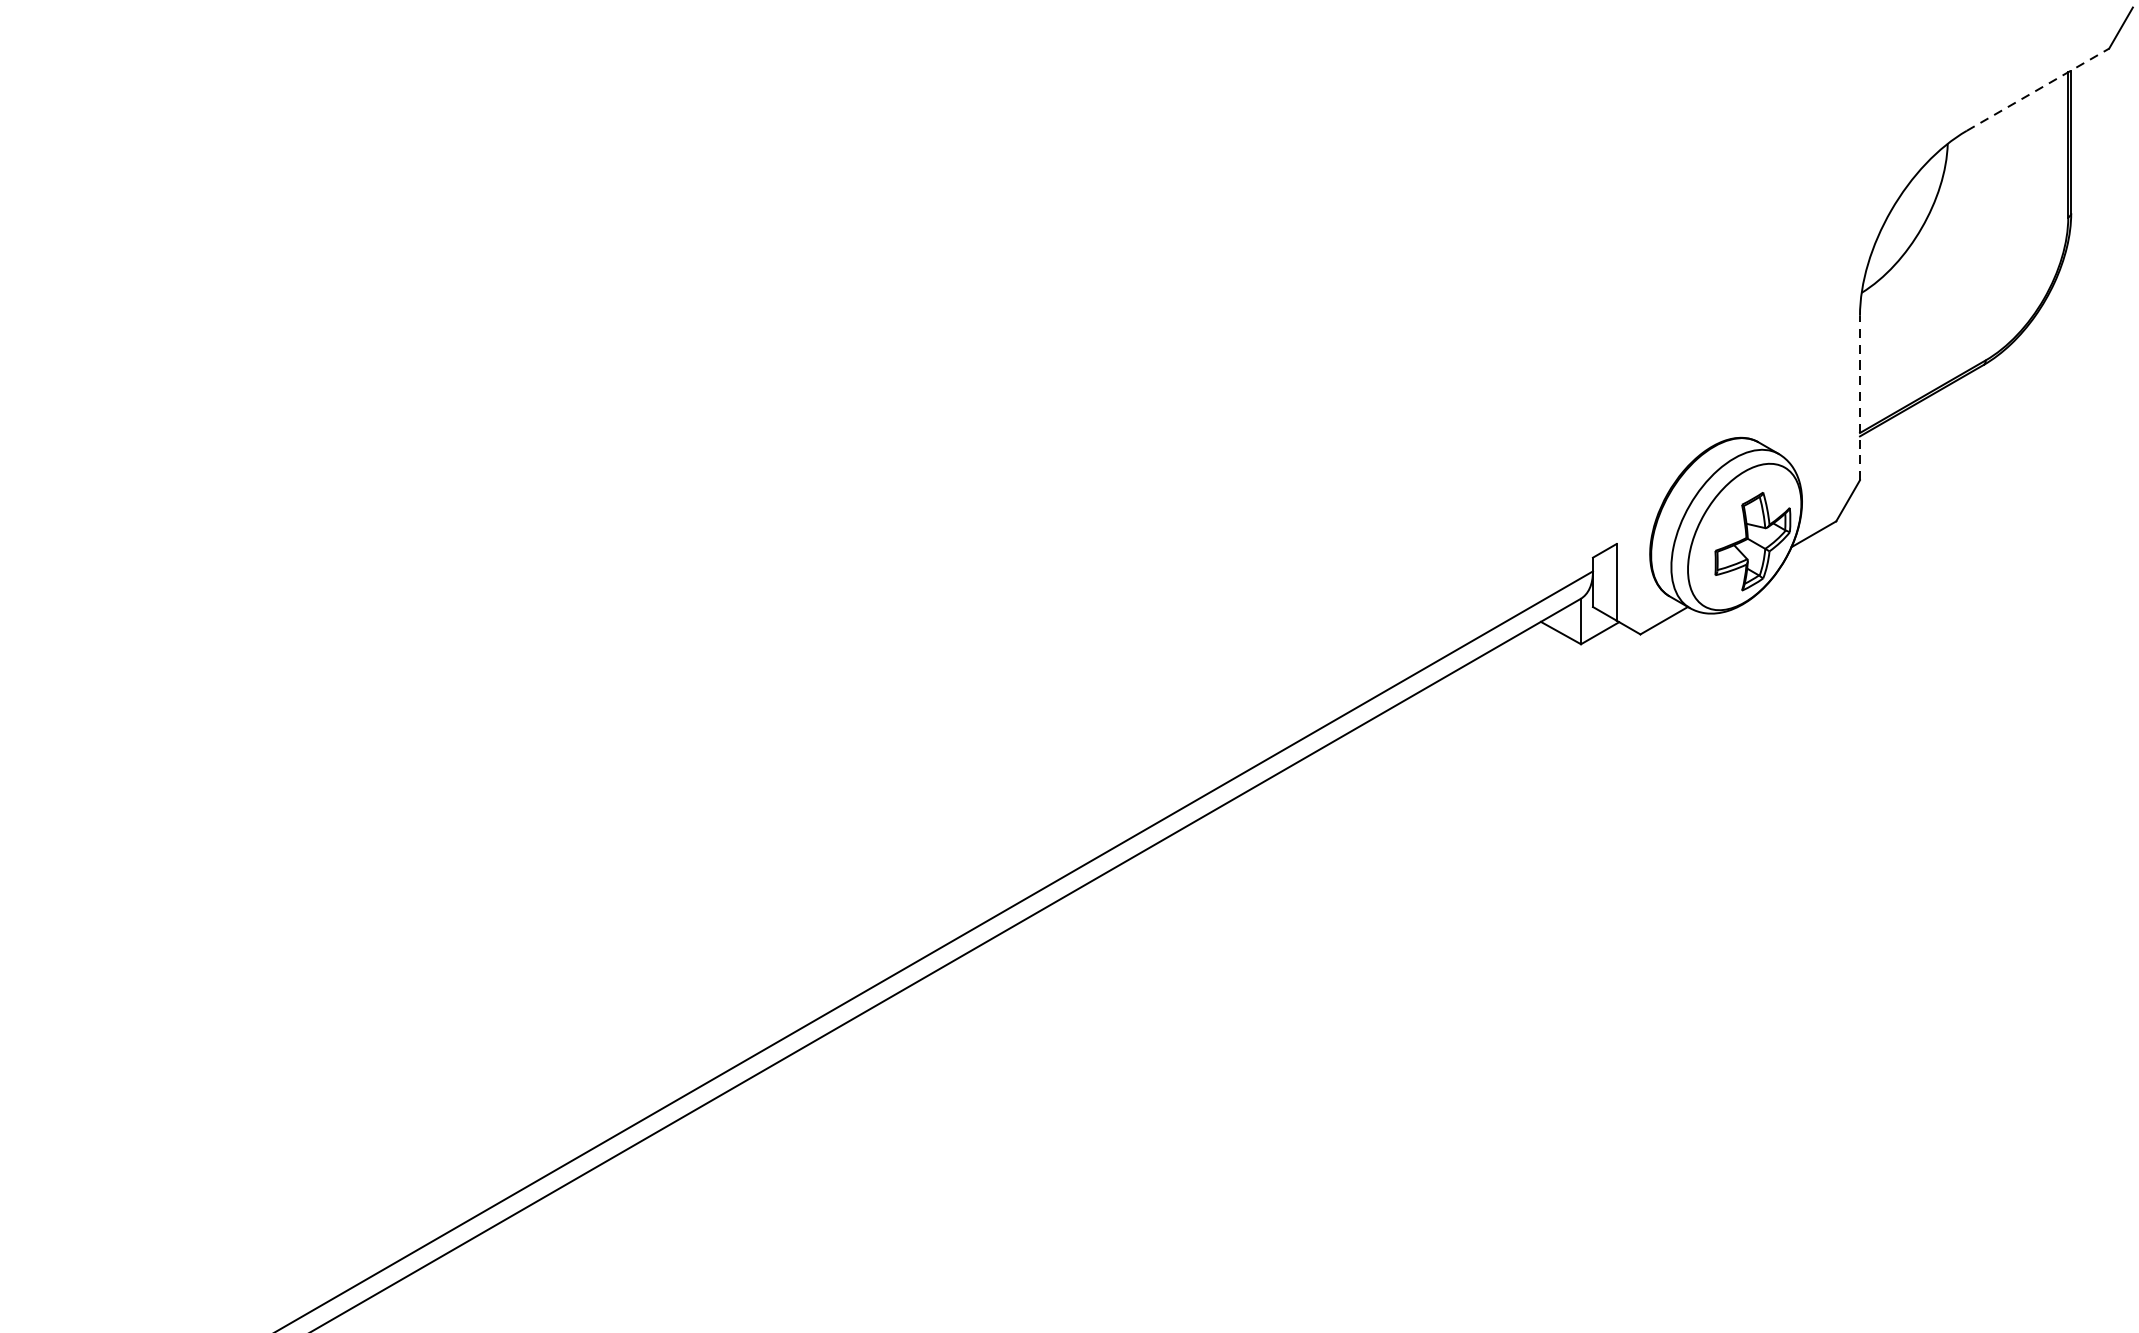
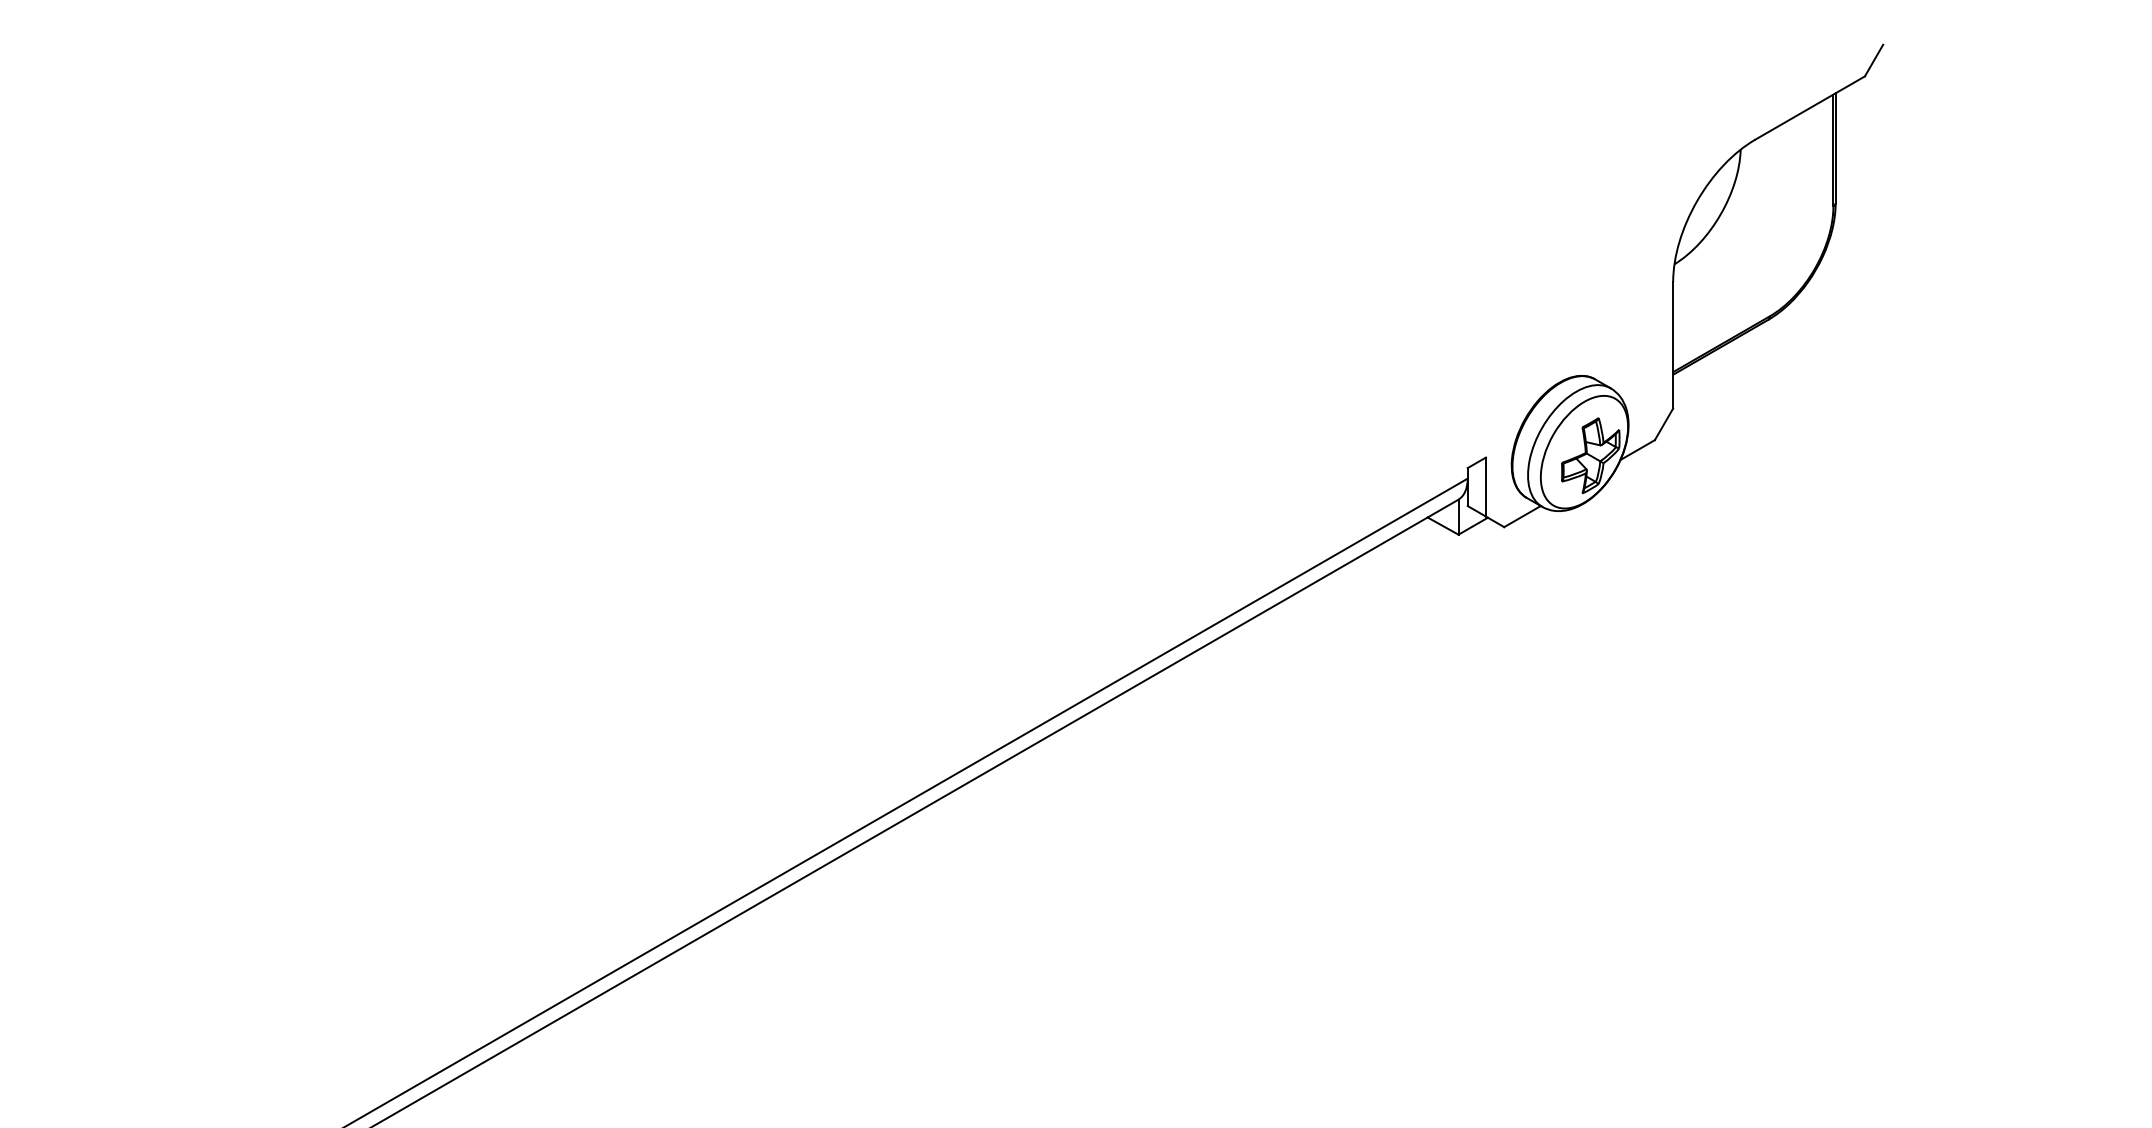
line: (2038, 89) -> (1810, 107), dashed -> solid
line: (1860, 397) -> (1673, 344), dashed -> solid

